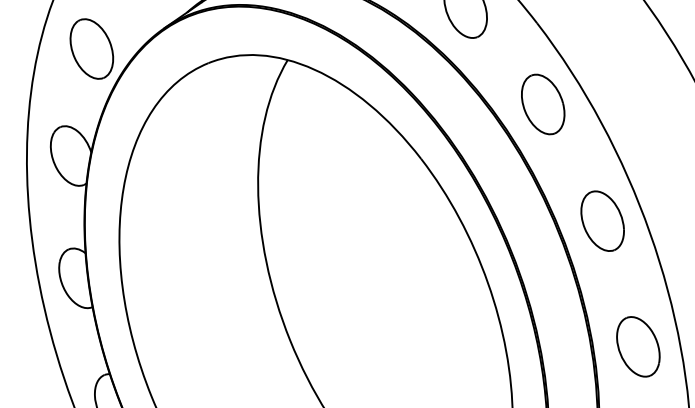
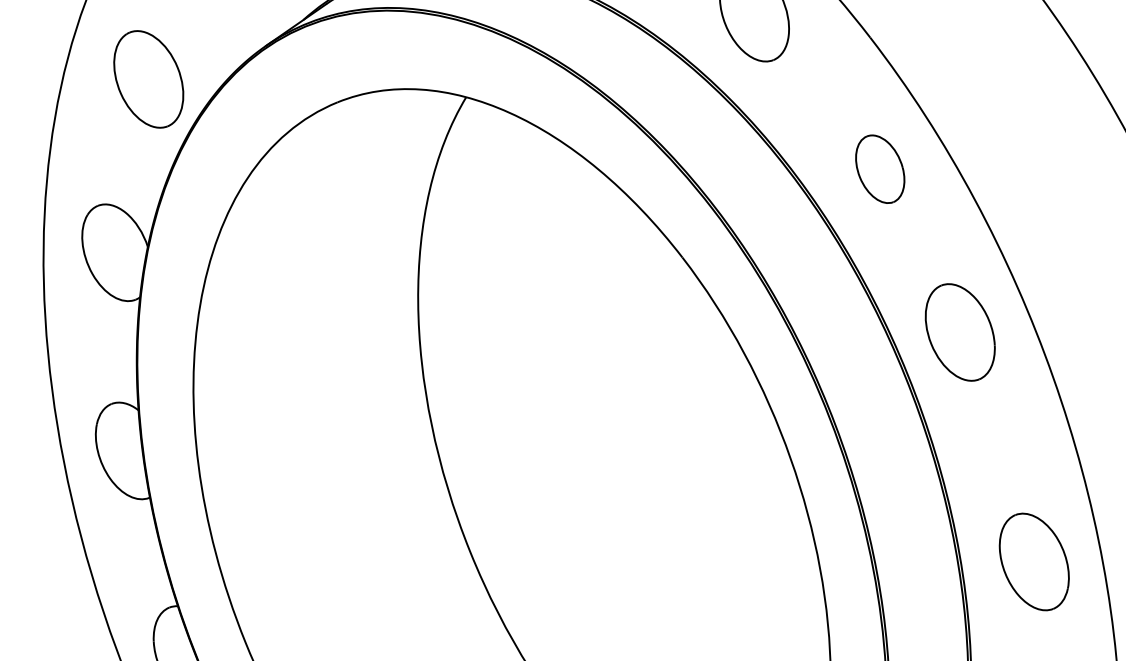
part: (543, 104) -> (880, 169), size x0.7
part: (602, 220) -> (959, 331), moved

